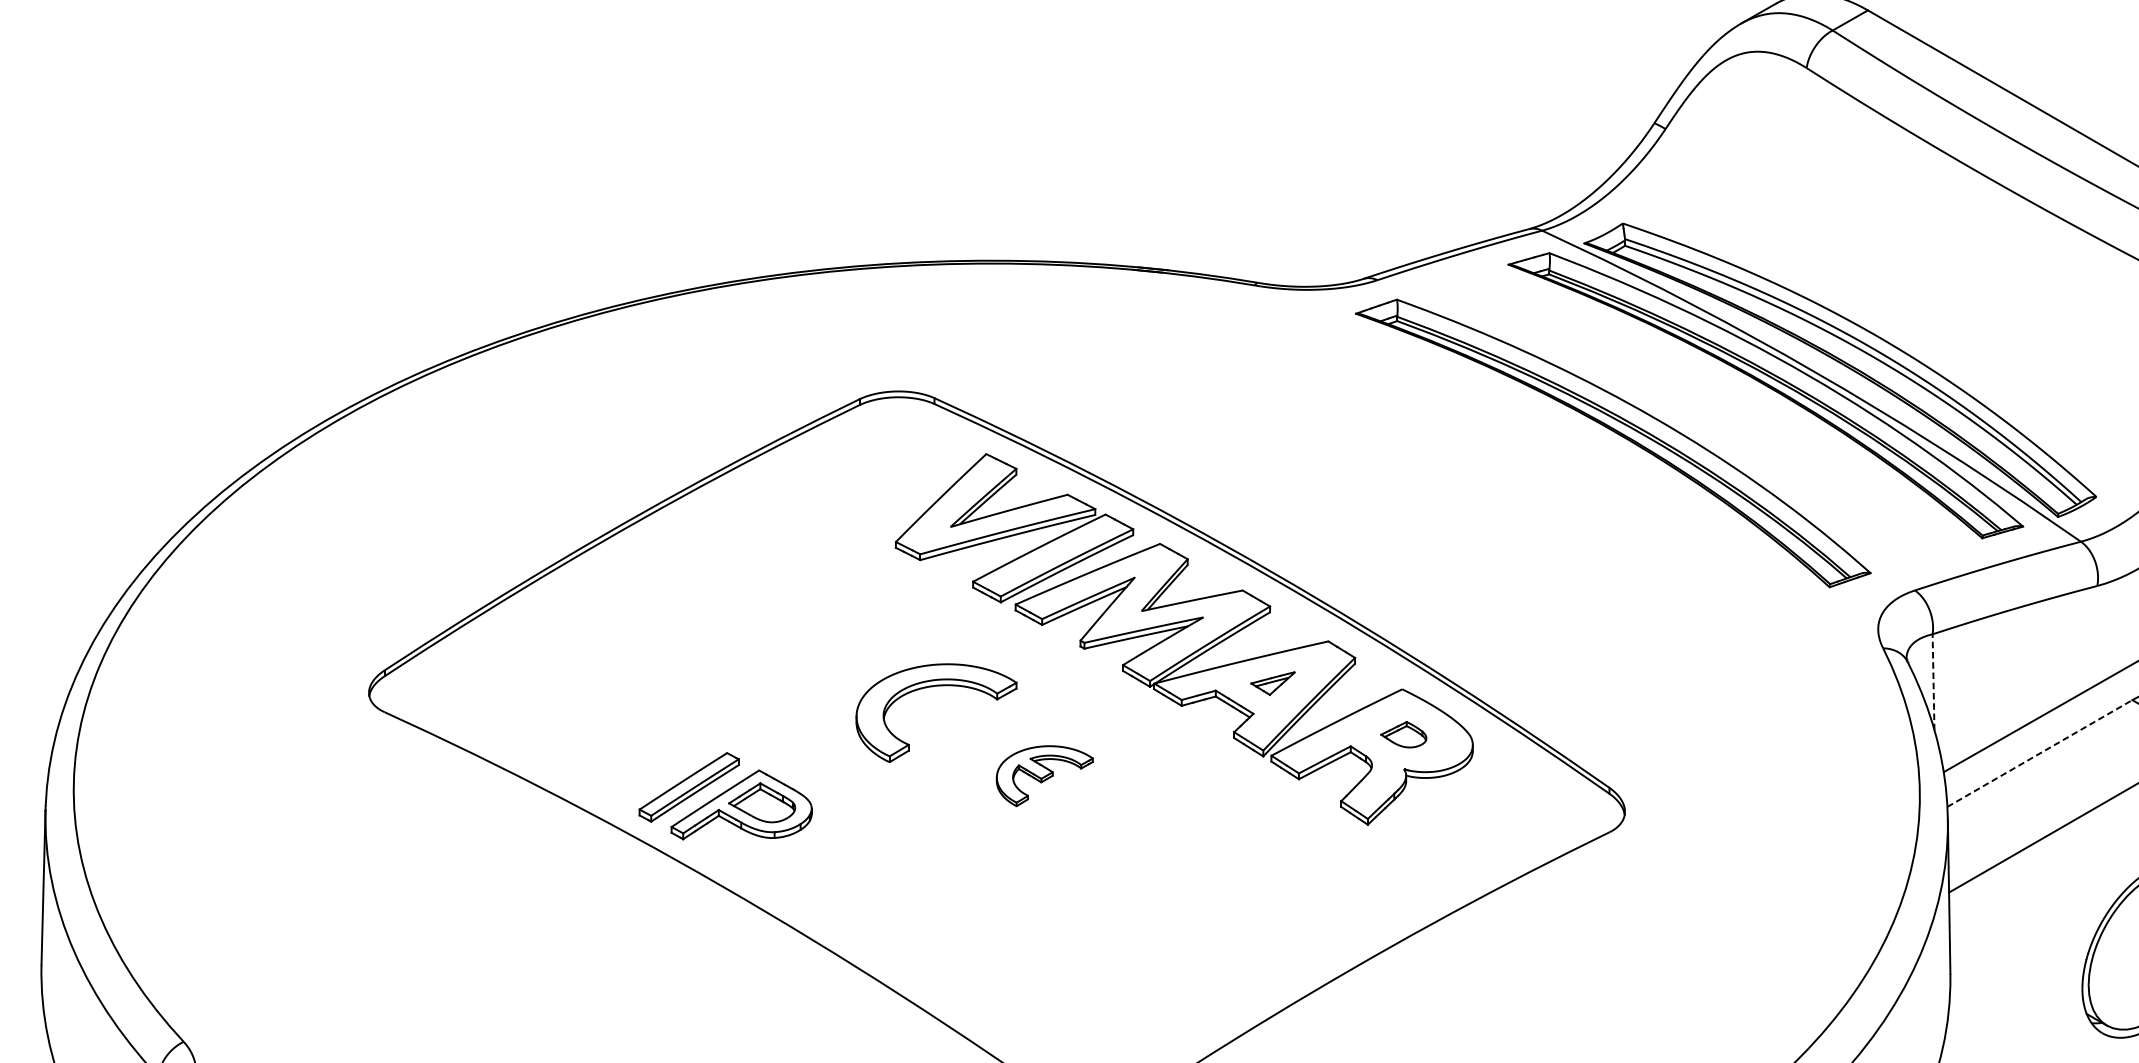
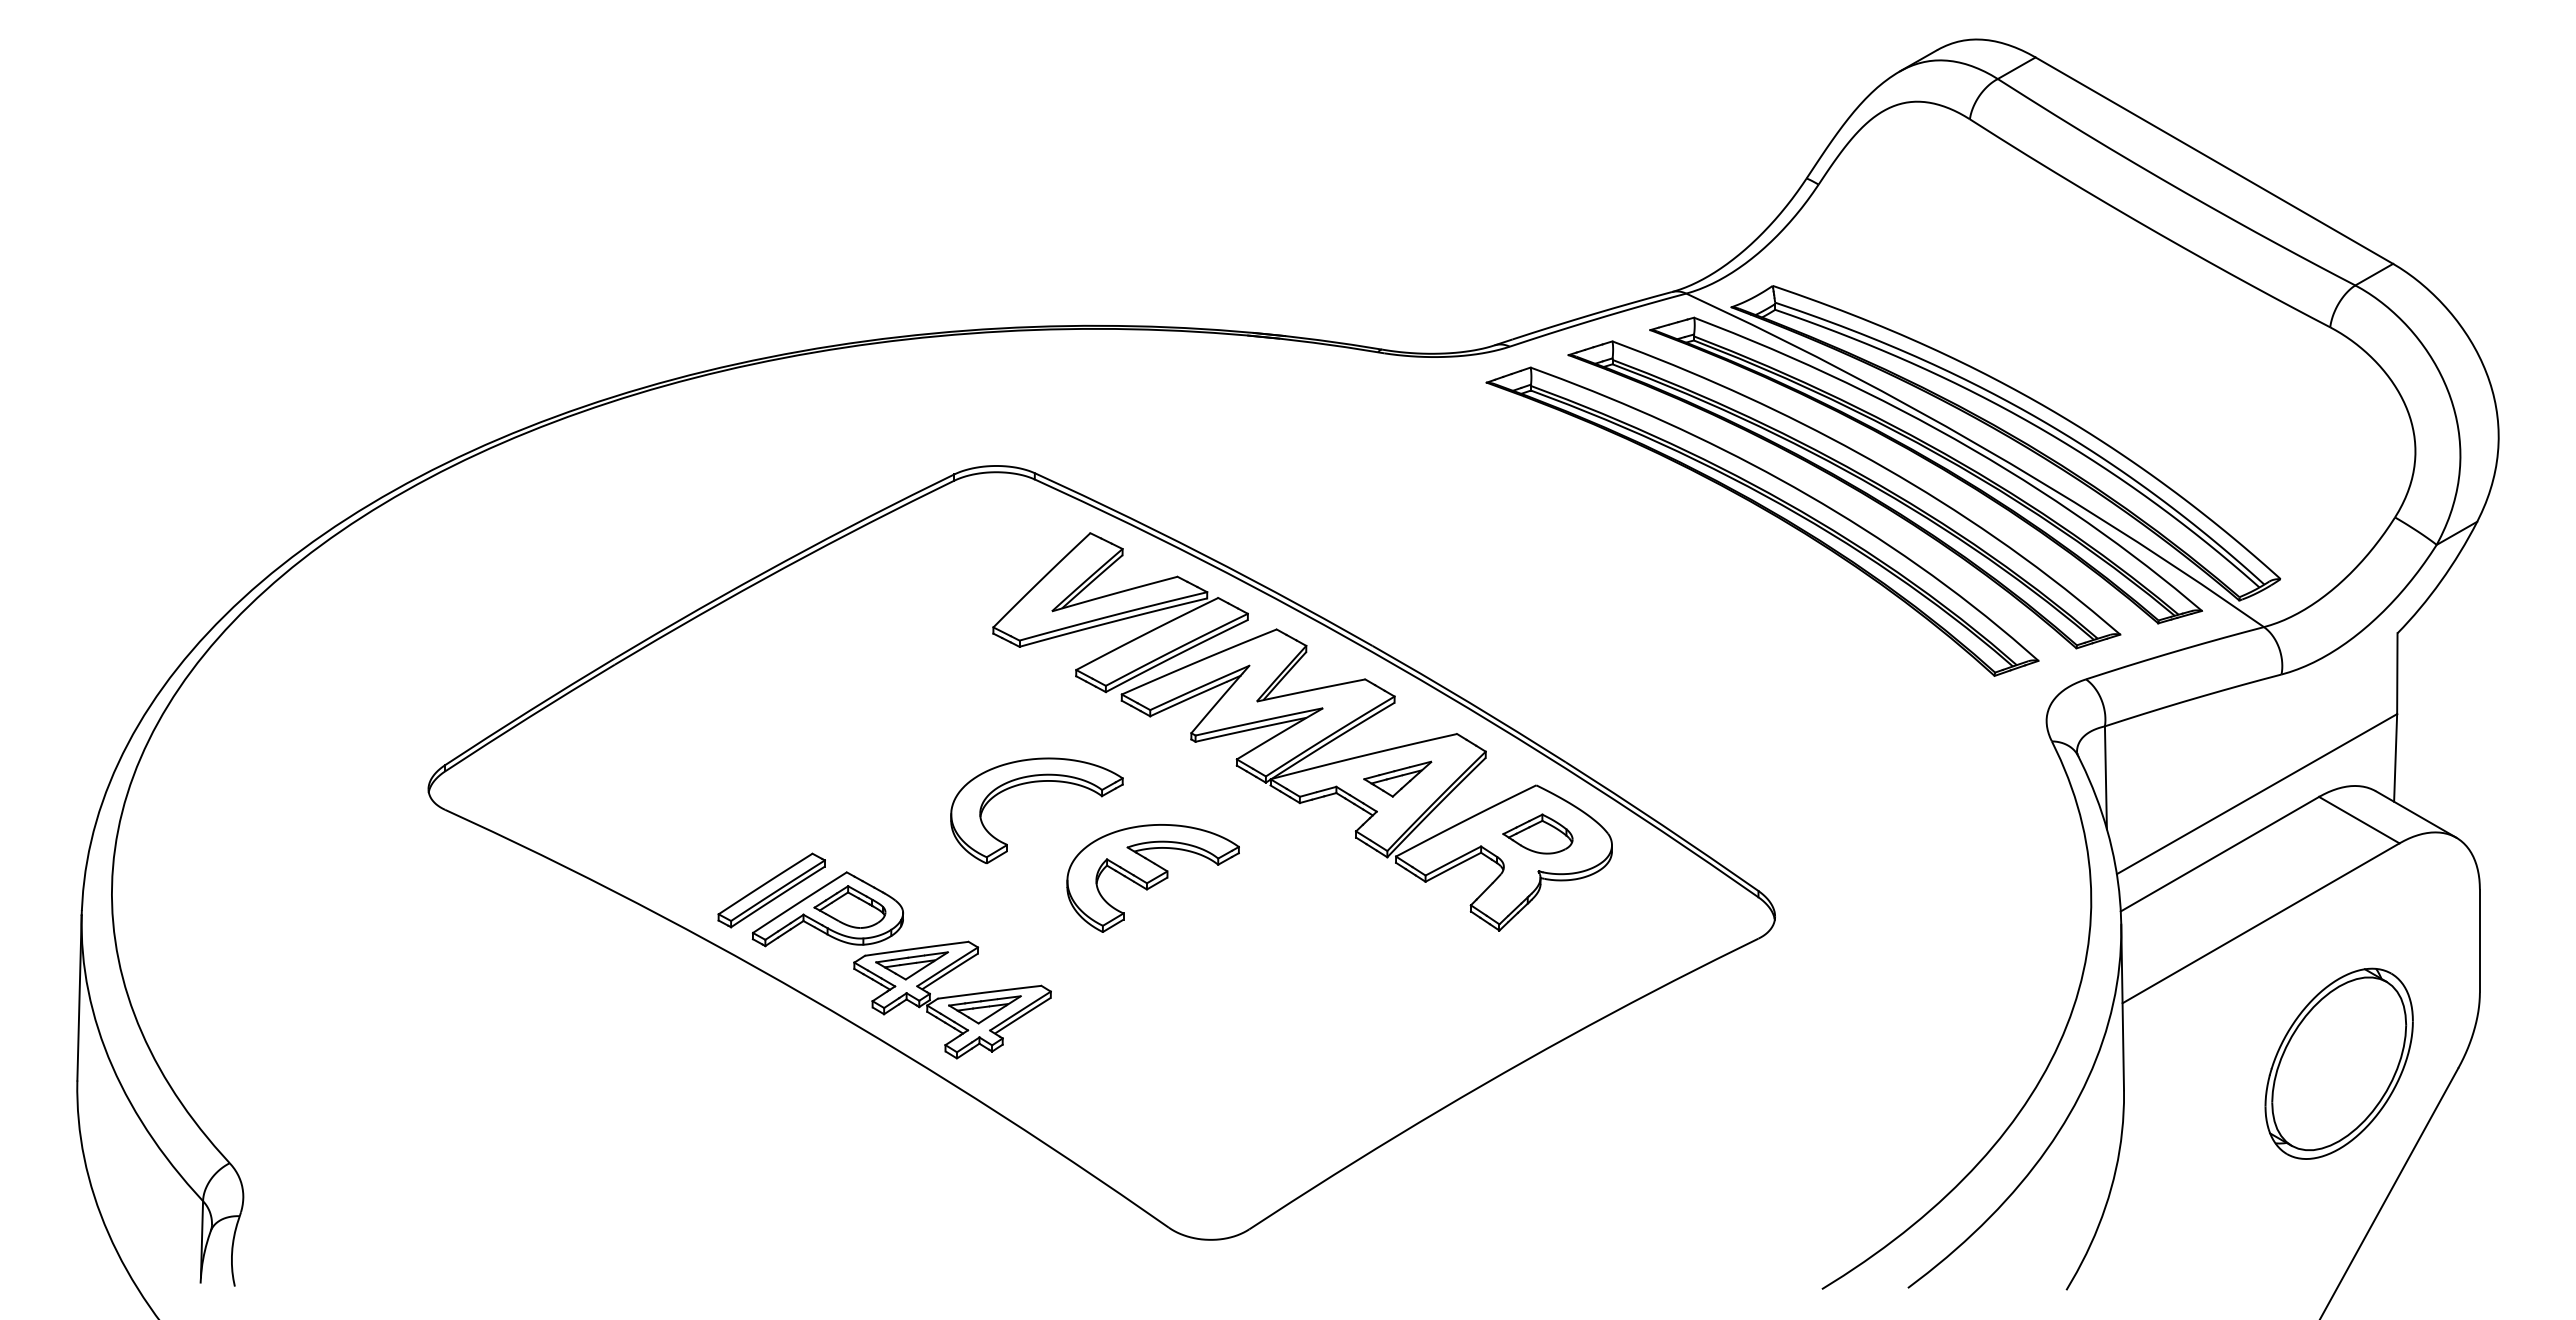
part: (1693, 410) -> (1848, 486), added
part: (1272, 682) -> (1397, 778), size x1.43
line: (1933, 682) -> (2105, 777), dashed -> solid
part: (1403, 734) -> (1537, 833), size x1.43
line: (2040, 752) -> (2220, 853), dashed -> solid
part: (1044, 776) -> (1152, 878), size x1.67
part: (857, 889) -> (952, 999), added

